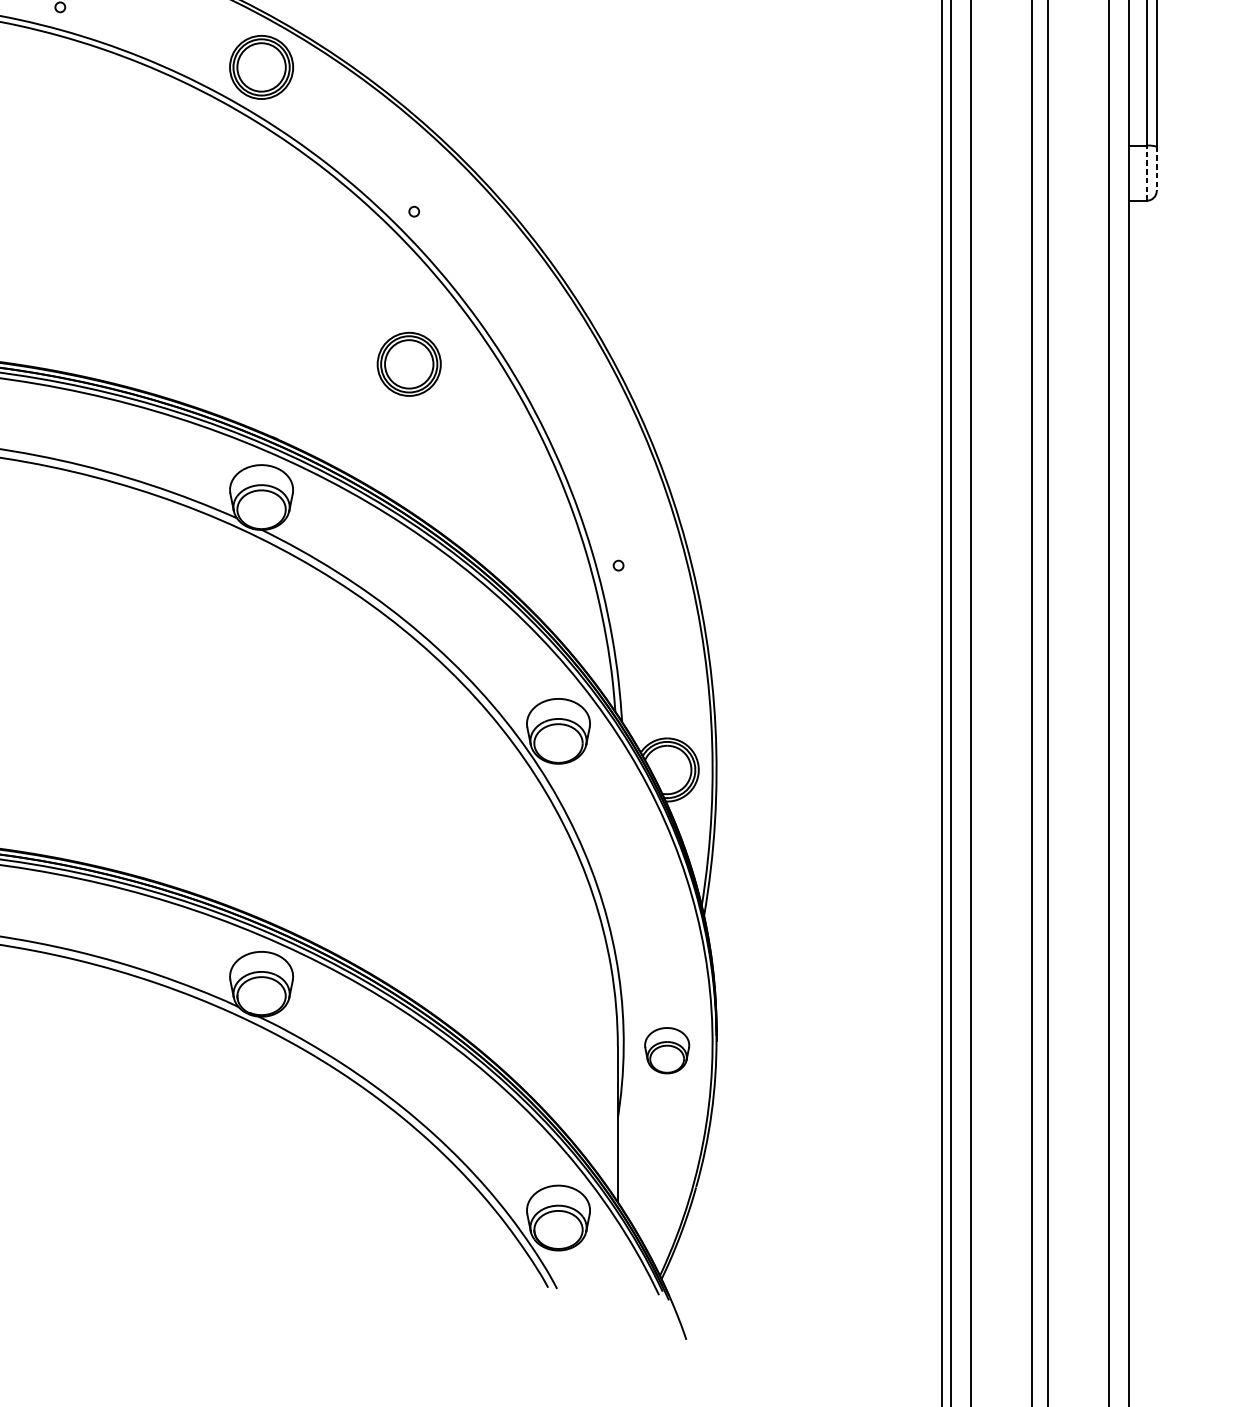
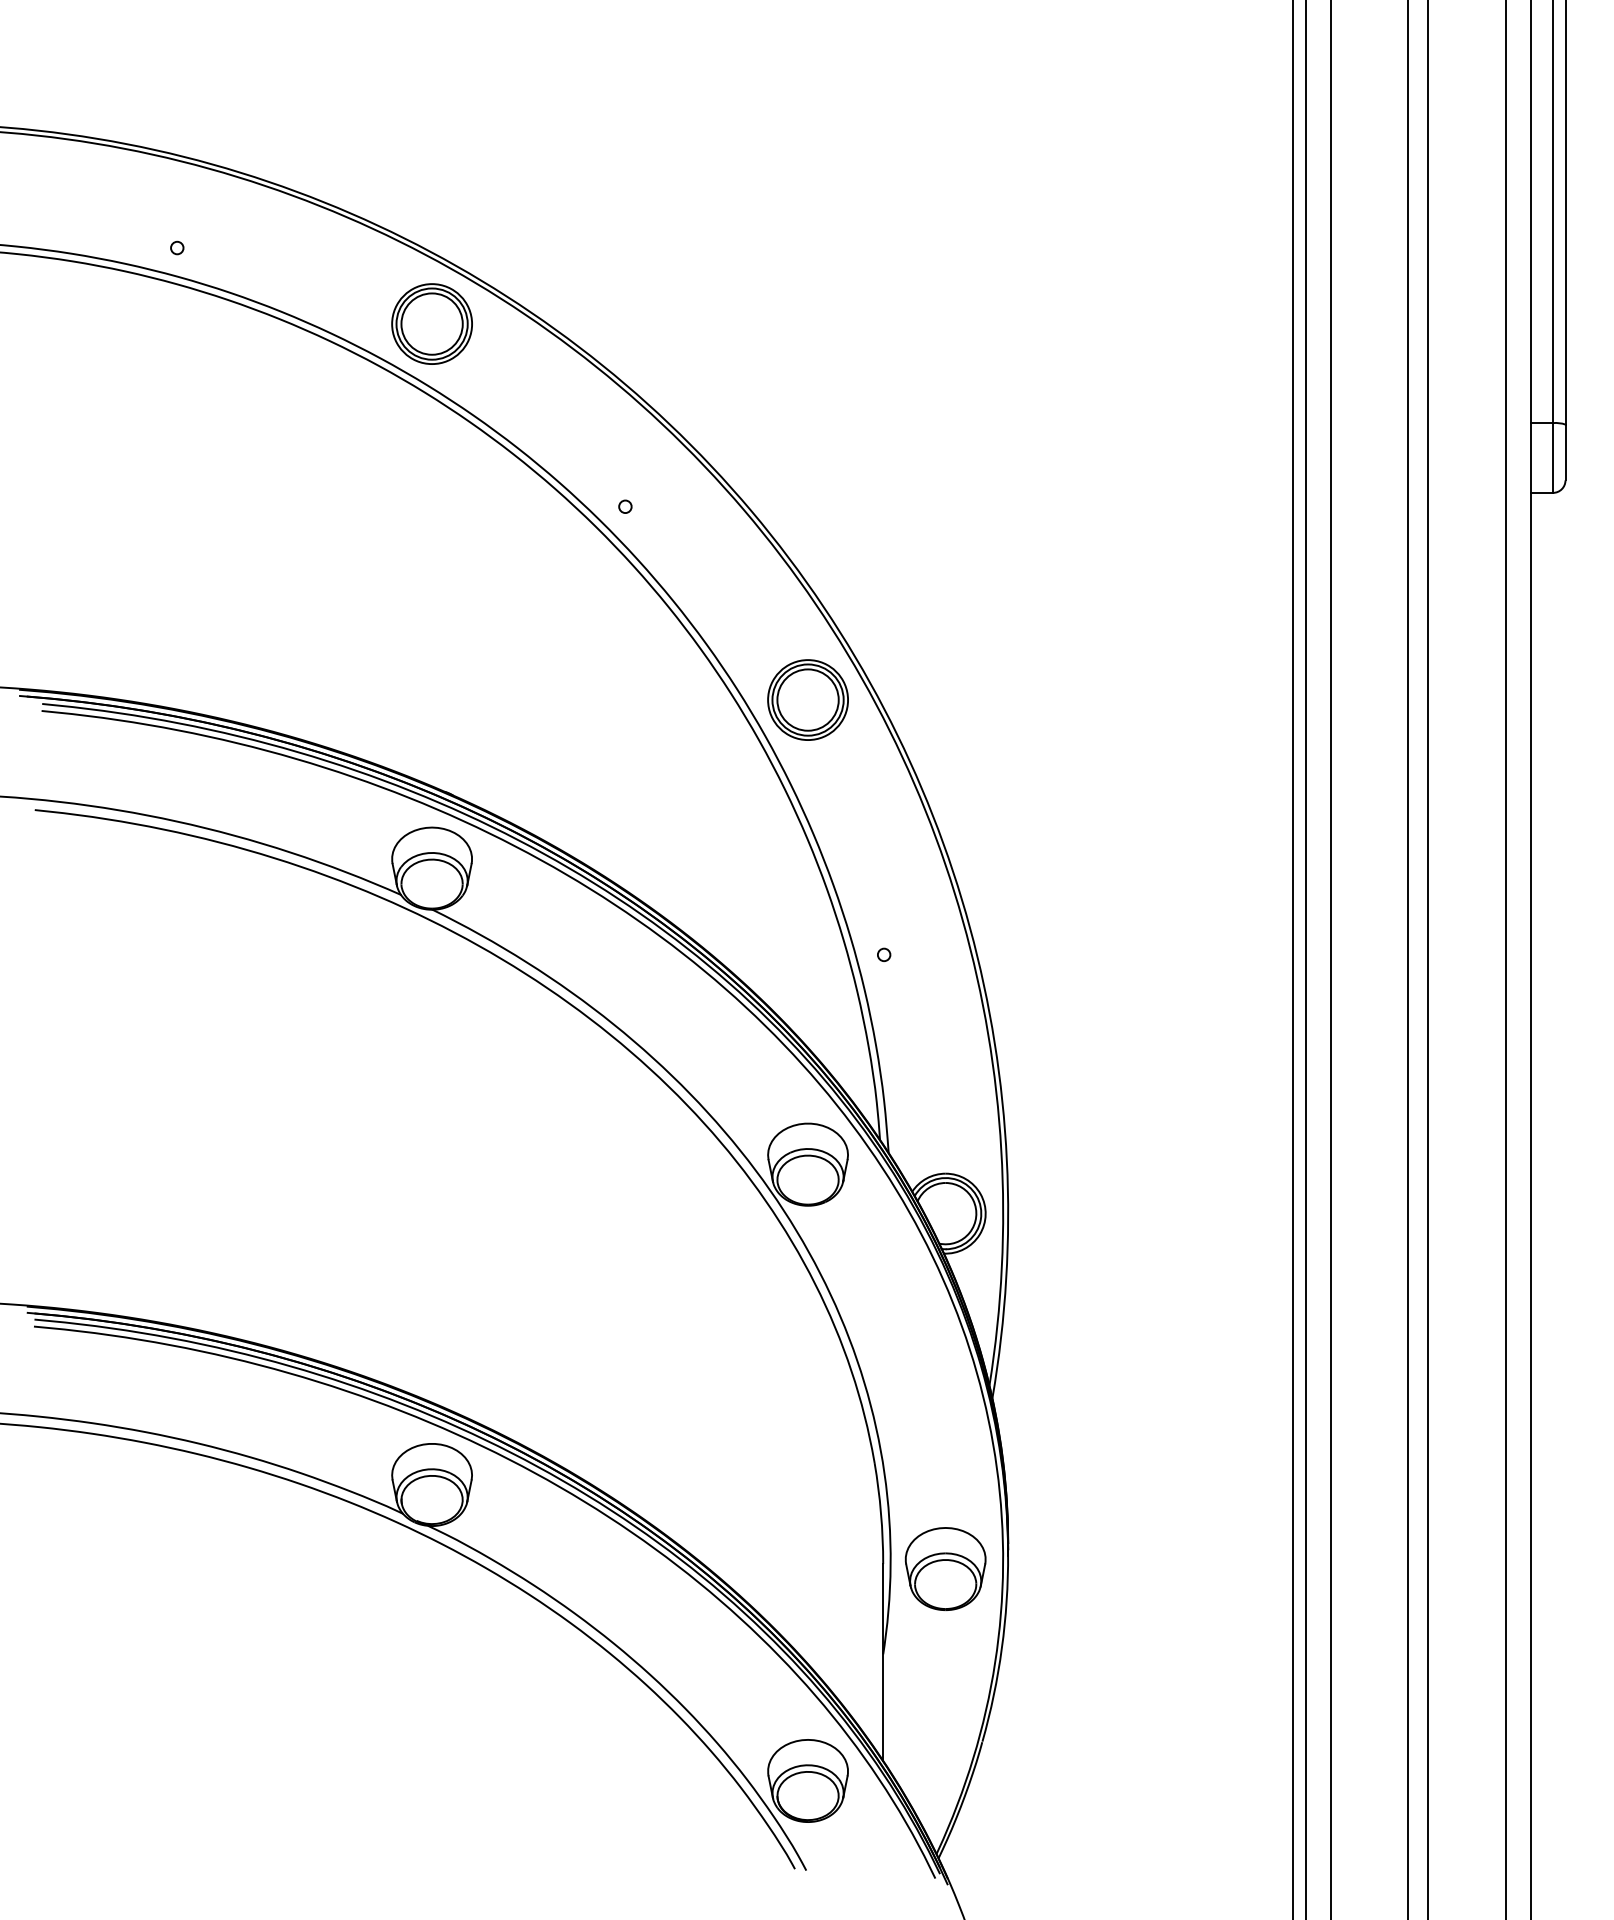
line: (1156, 168) -> (1565, 452), dashed -> solid
line: (1147, 173) -> (1553, 458), dashed -> solid
part: (408, 363) -> (807, 699), moved
part: (667, 1050) -> (945, 1568), size x1.43

